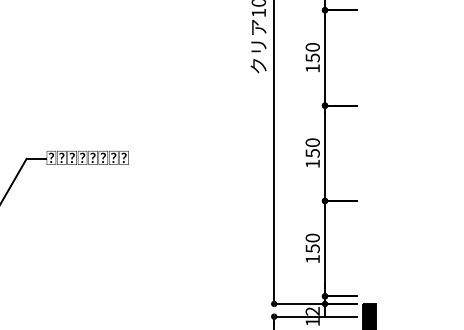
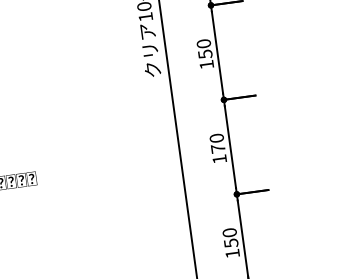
text: (312, 153) -> (218, 149), 150 -> 170

